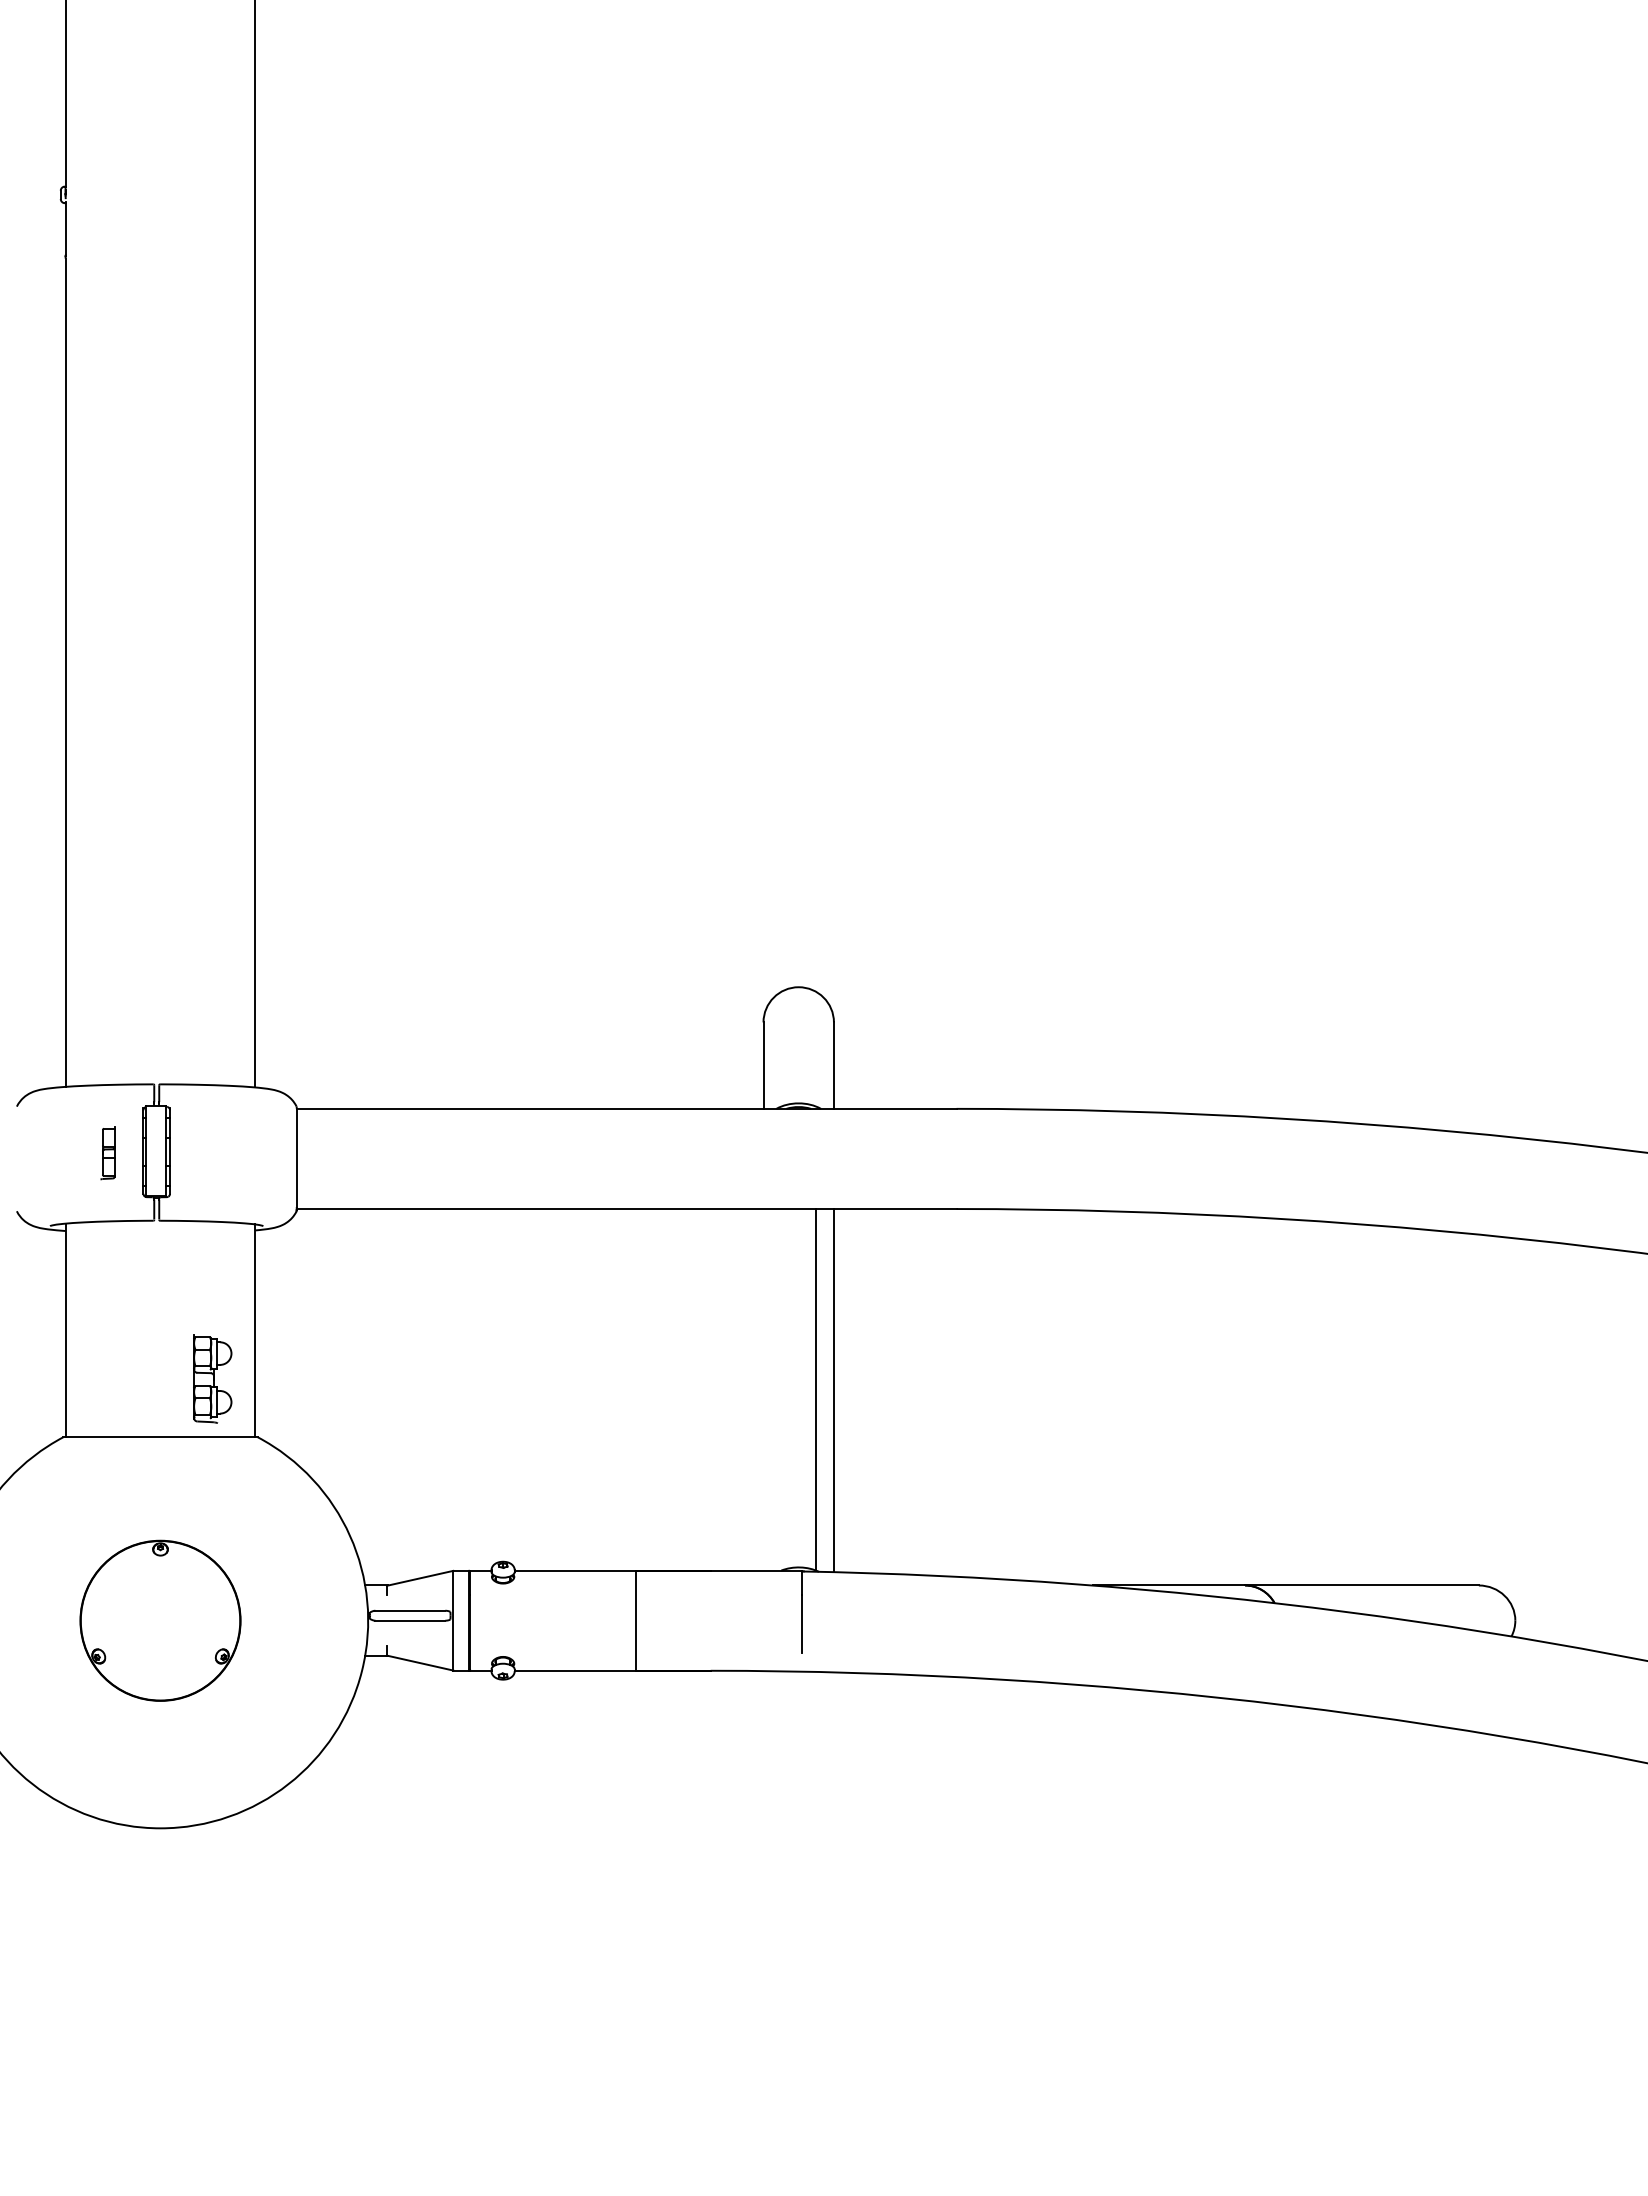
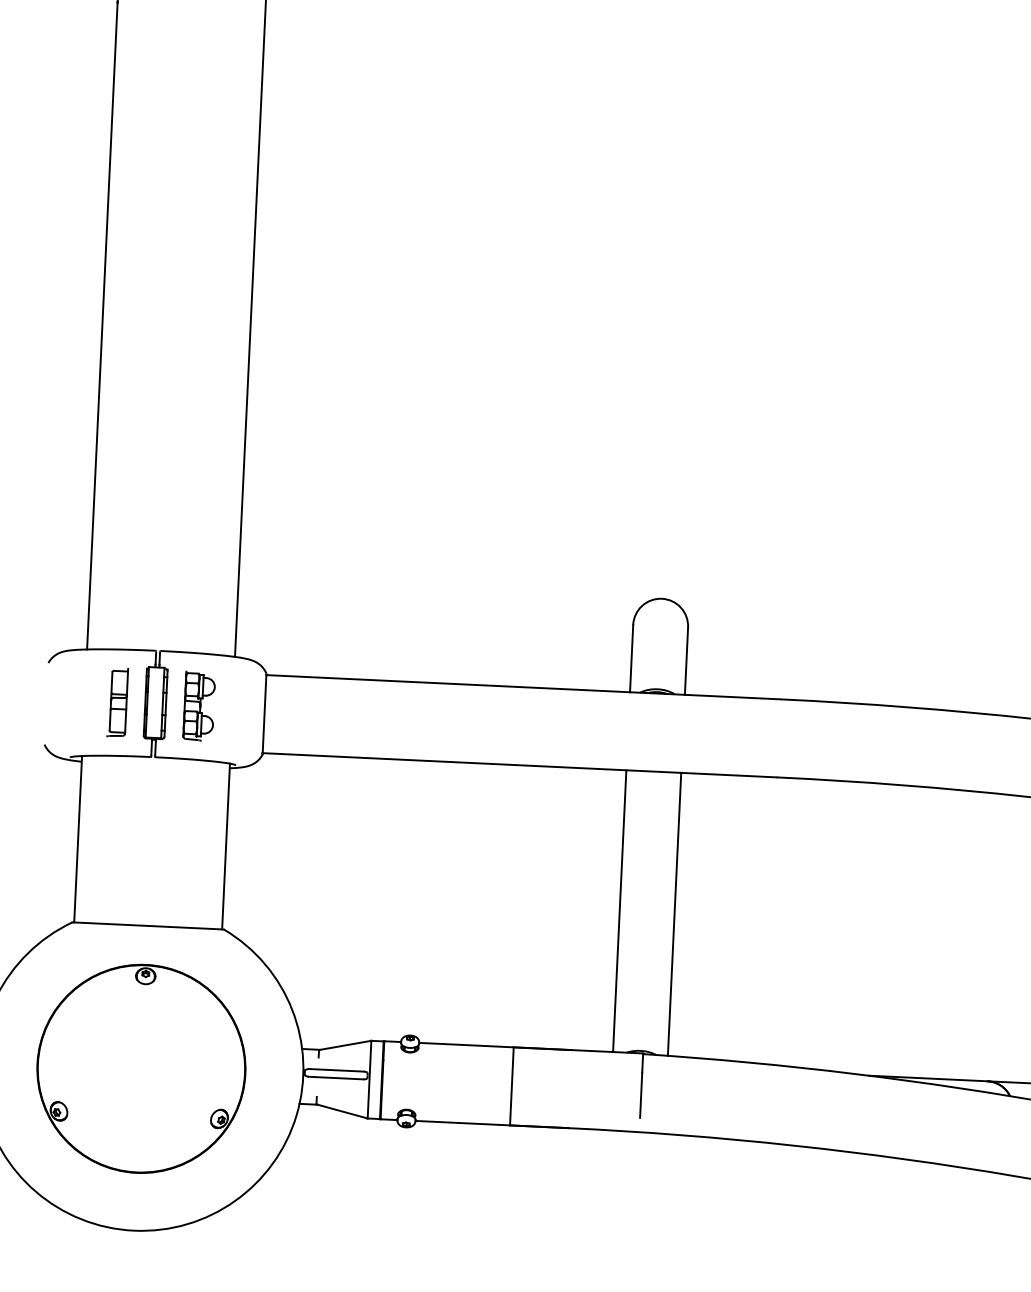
part: (107, 1152) -> (117, 702), size x1.67
part: (212, 1378) -> (199, 706), moved
line: (815, 1389) -> (619, 910), moved
part: (160, 1620) -> (141, 1068), size x1.67

